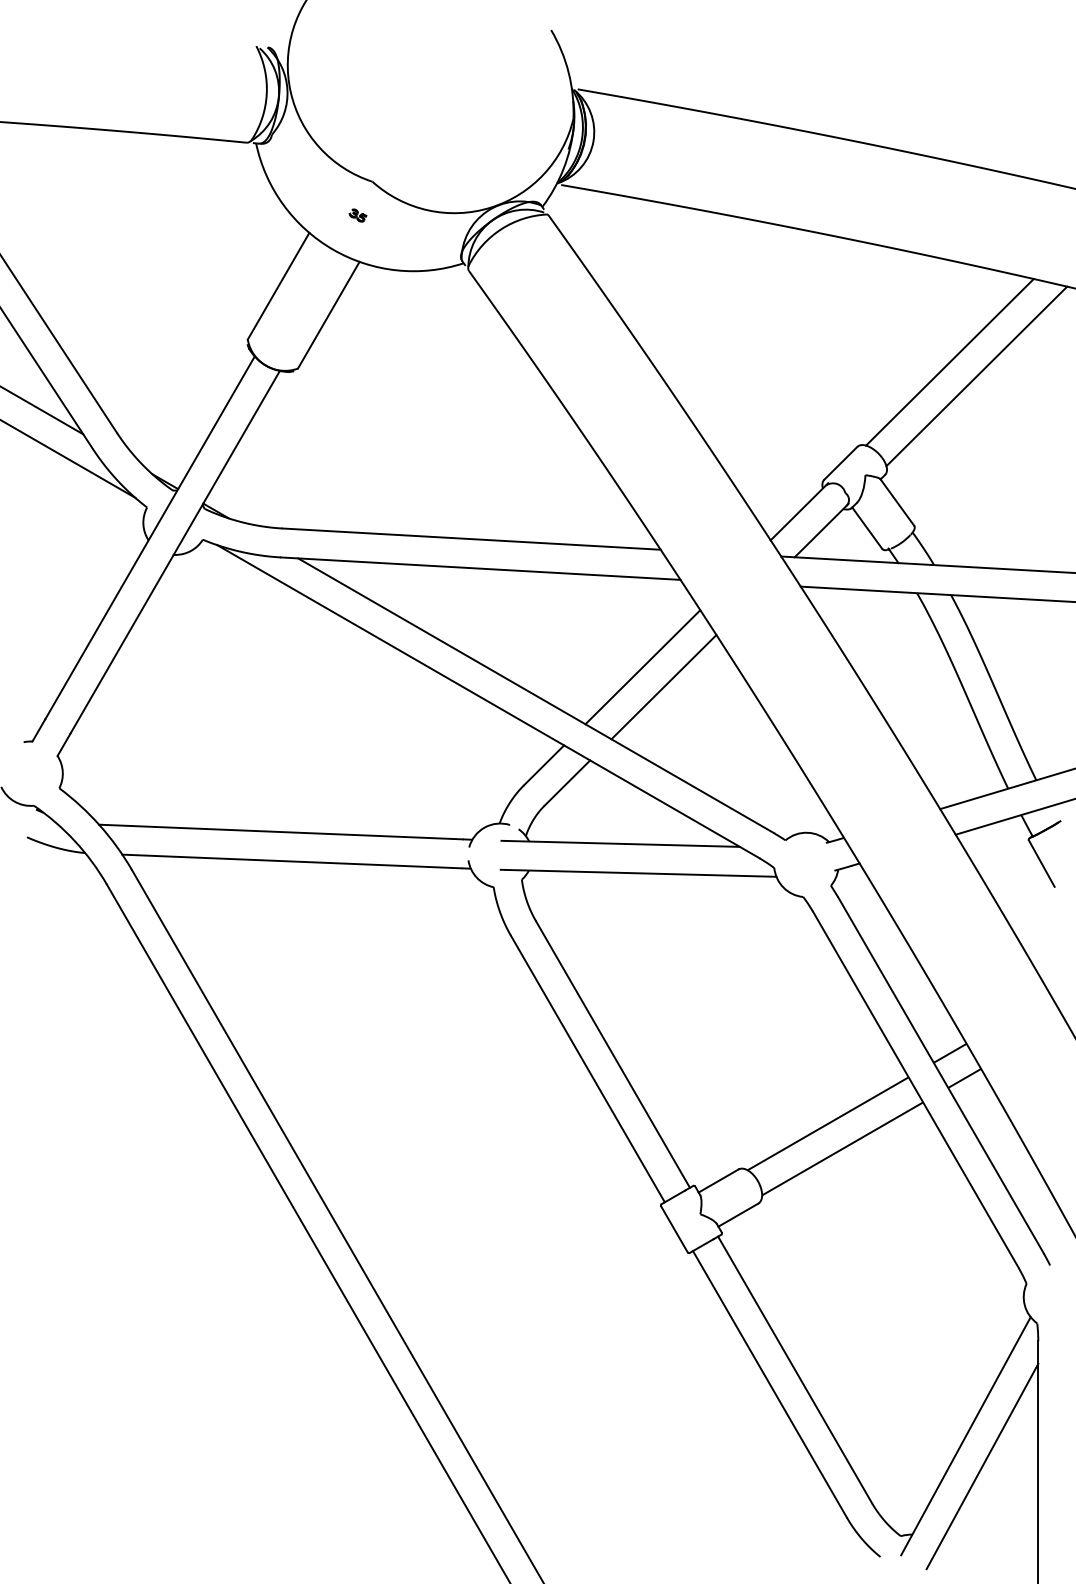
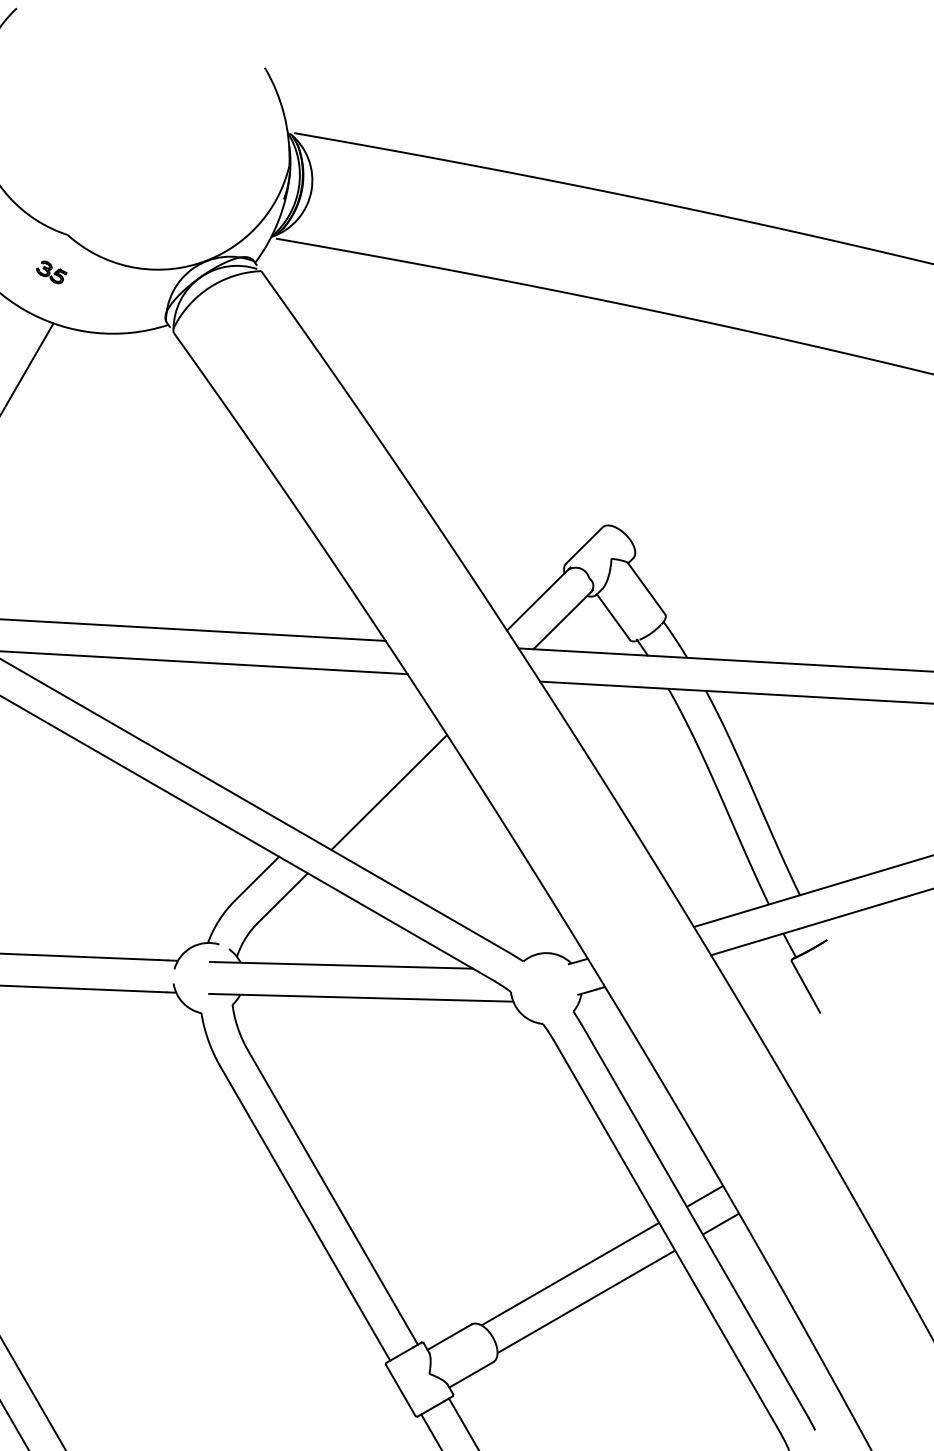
part: (357, 215) -> (51, 272), size x1.6
line: (949, 362) -> (704, 434), removed
line: (976, 376) -> (733, 449), removed
line: (642, 667) -> (365, 770), removed

